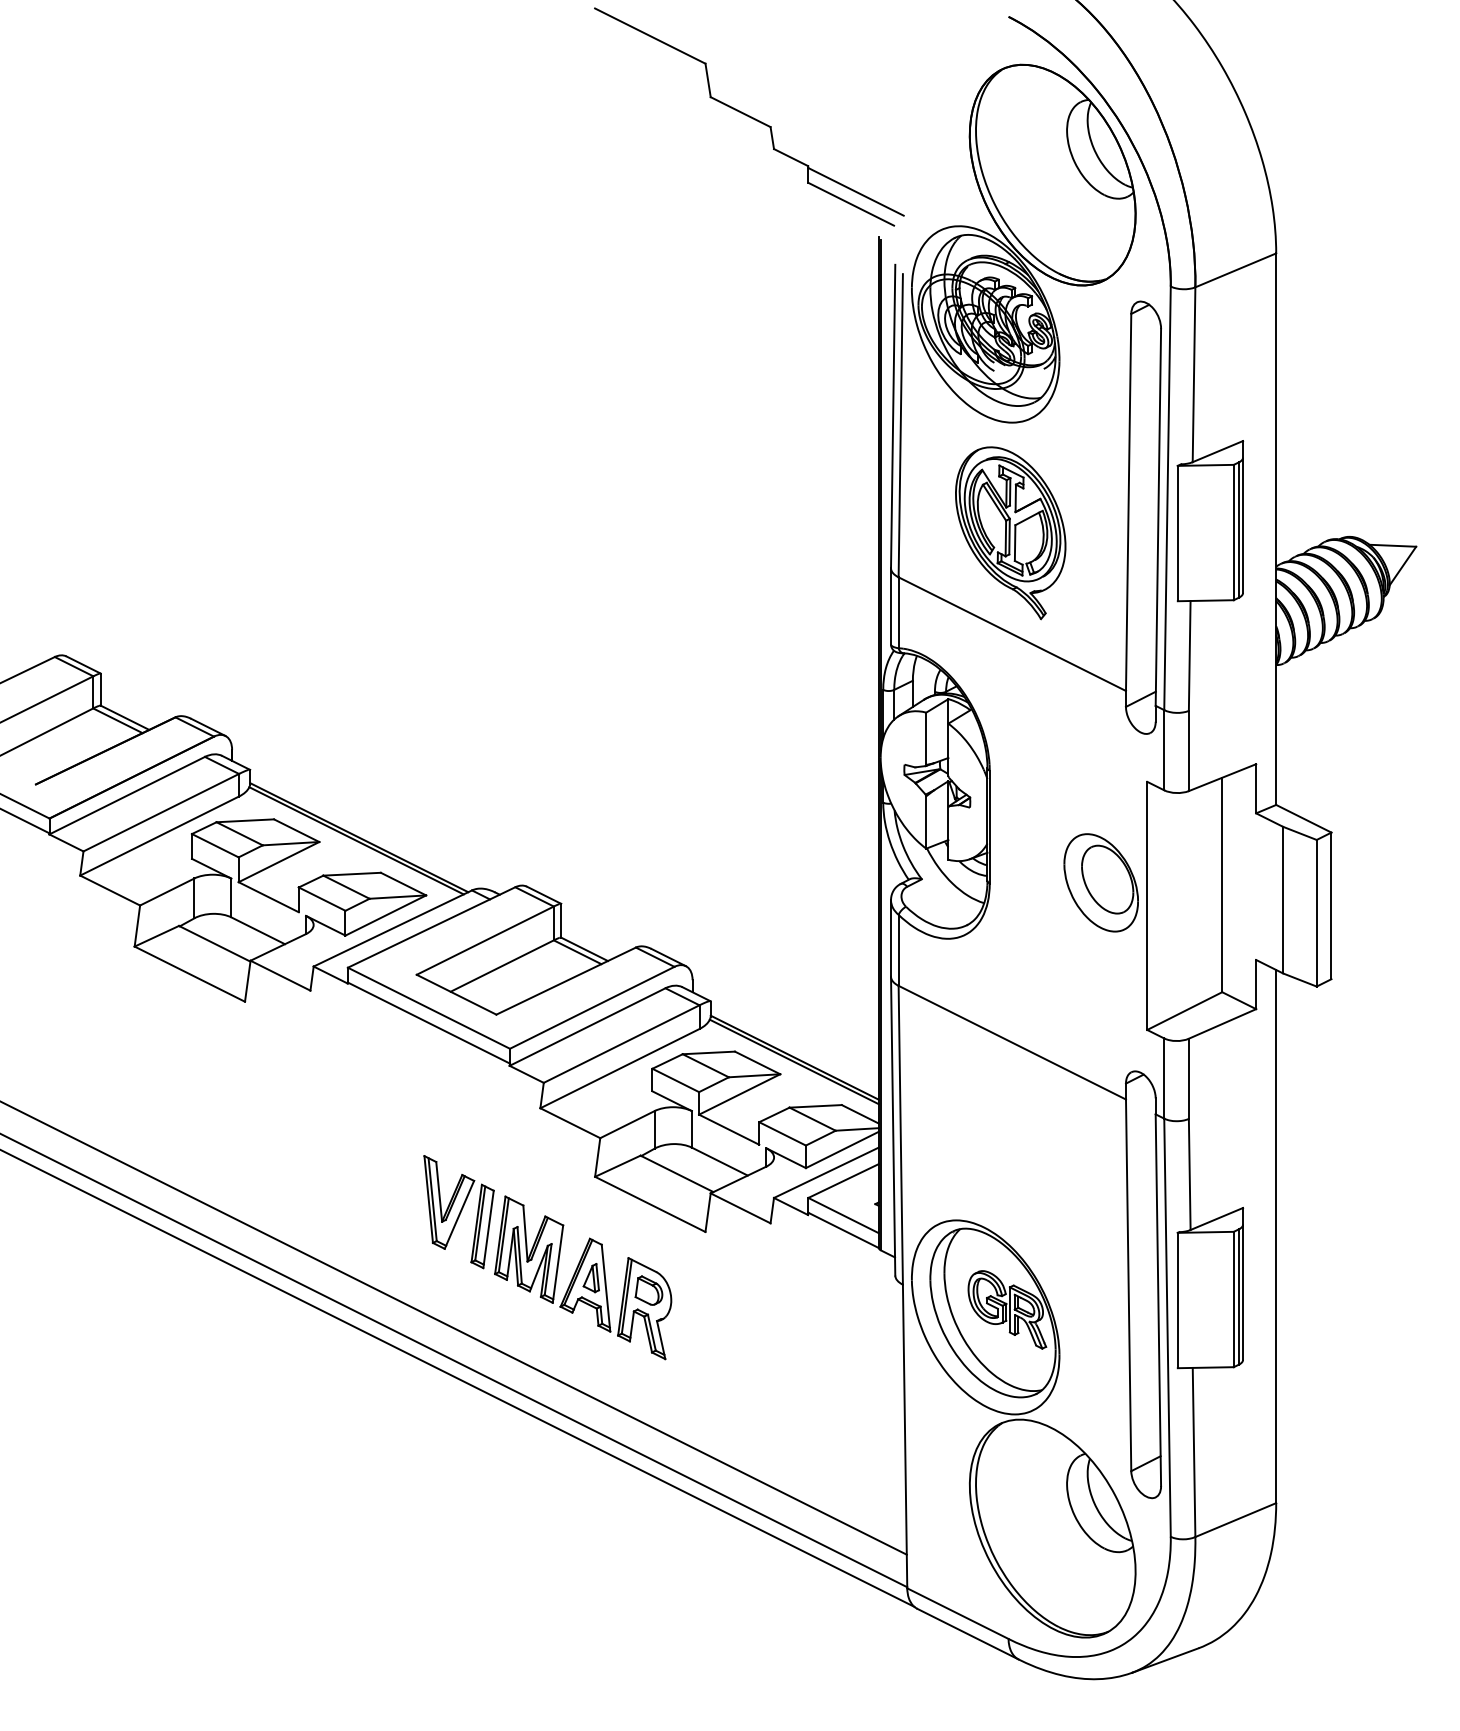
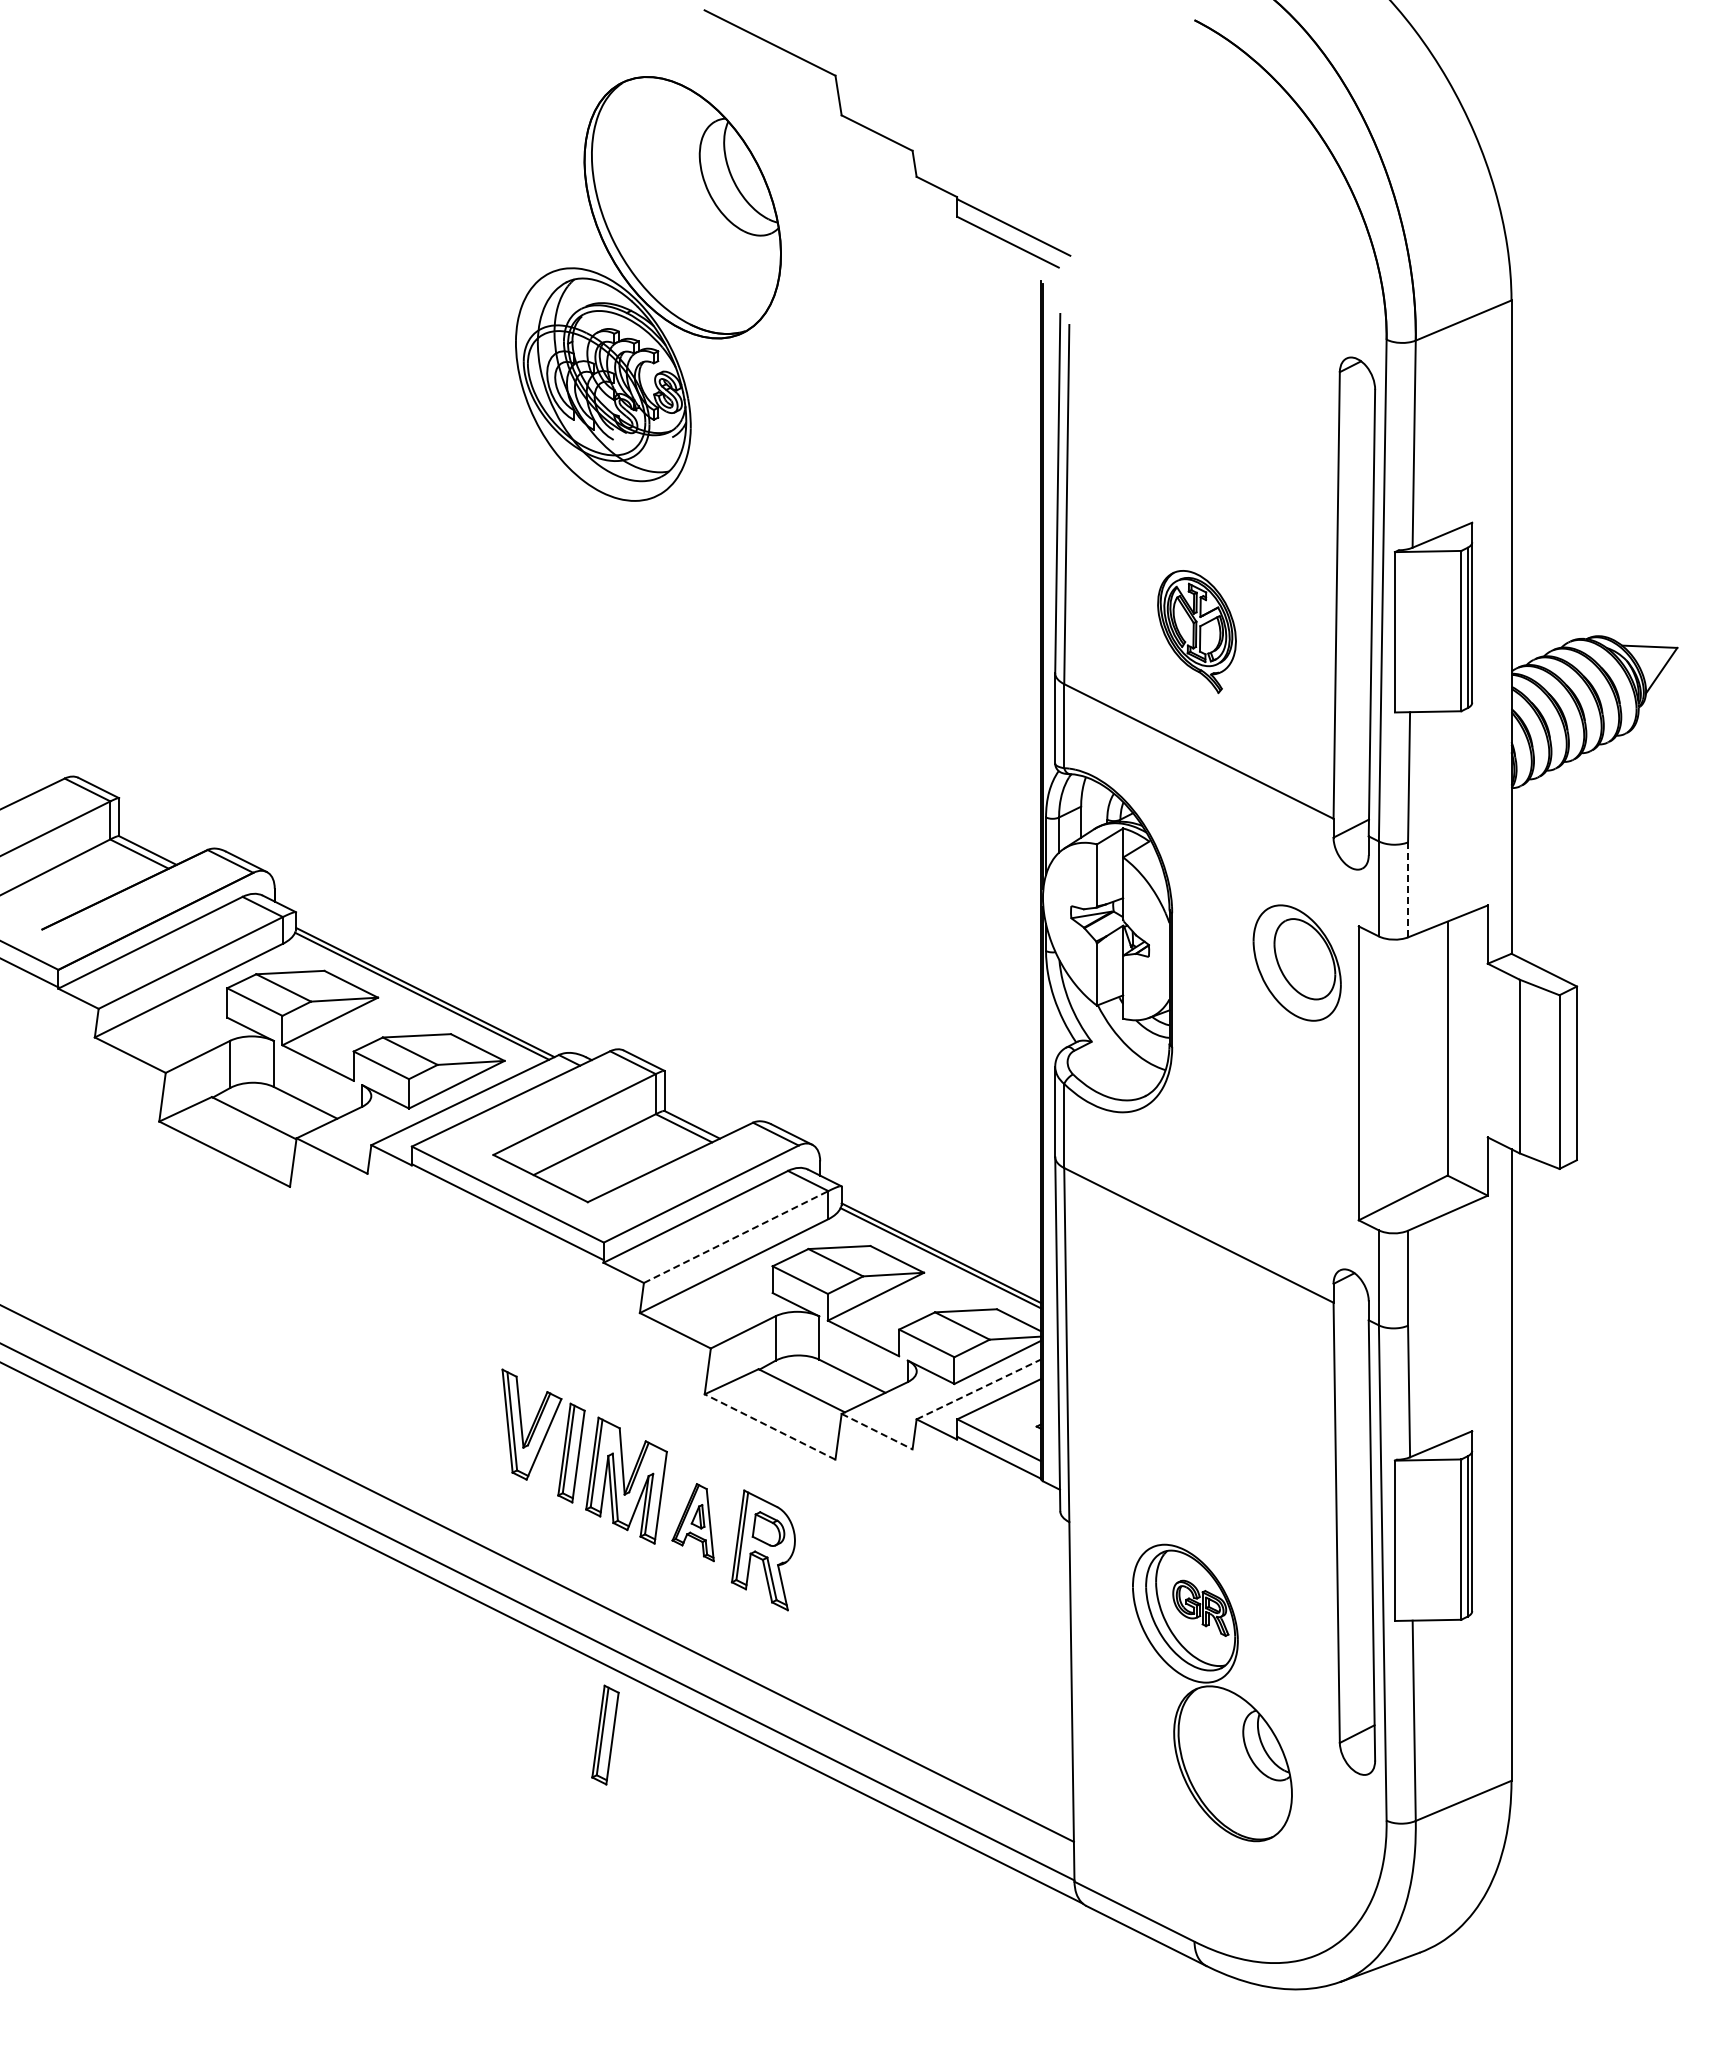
part: (1023, 243) -> (648, 288), moved
part: (1010, 532) -> (1196, 631), size x0.6
line: (1189, 750) -> (1408, 889), solid -> dashed
part: (1100, 882) -> (1296, 962), moved
line: (621, 1043) -> (736, 1236), solid -> dashed
line: (826, 1172) -> (978, 1389), solid -> dashed
line: (649, 1204) -> (769, 1426), solid -> dashed
line: (740, 1208) -> (877, 1431), solid -> dashed
part: (584, 1285) -> (692, 1522), size x0.7
part: (1023, 1428) -> (1212, 1692), size x0.6
part: (511, 1464) -> (605, 1734), added

